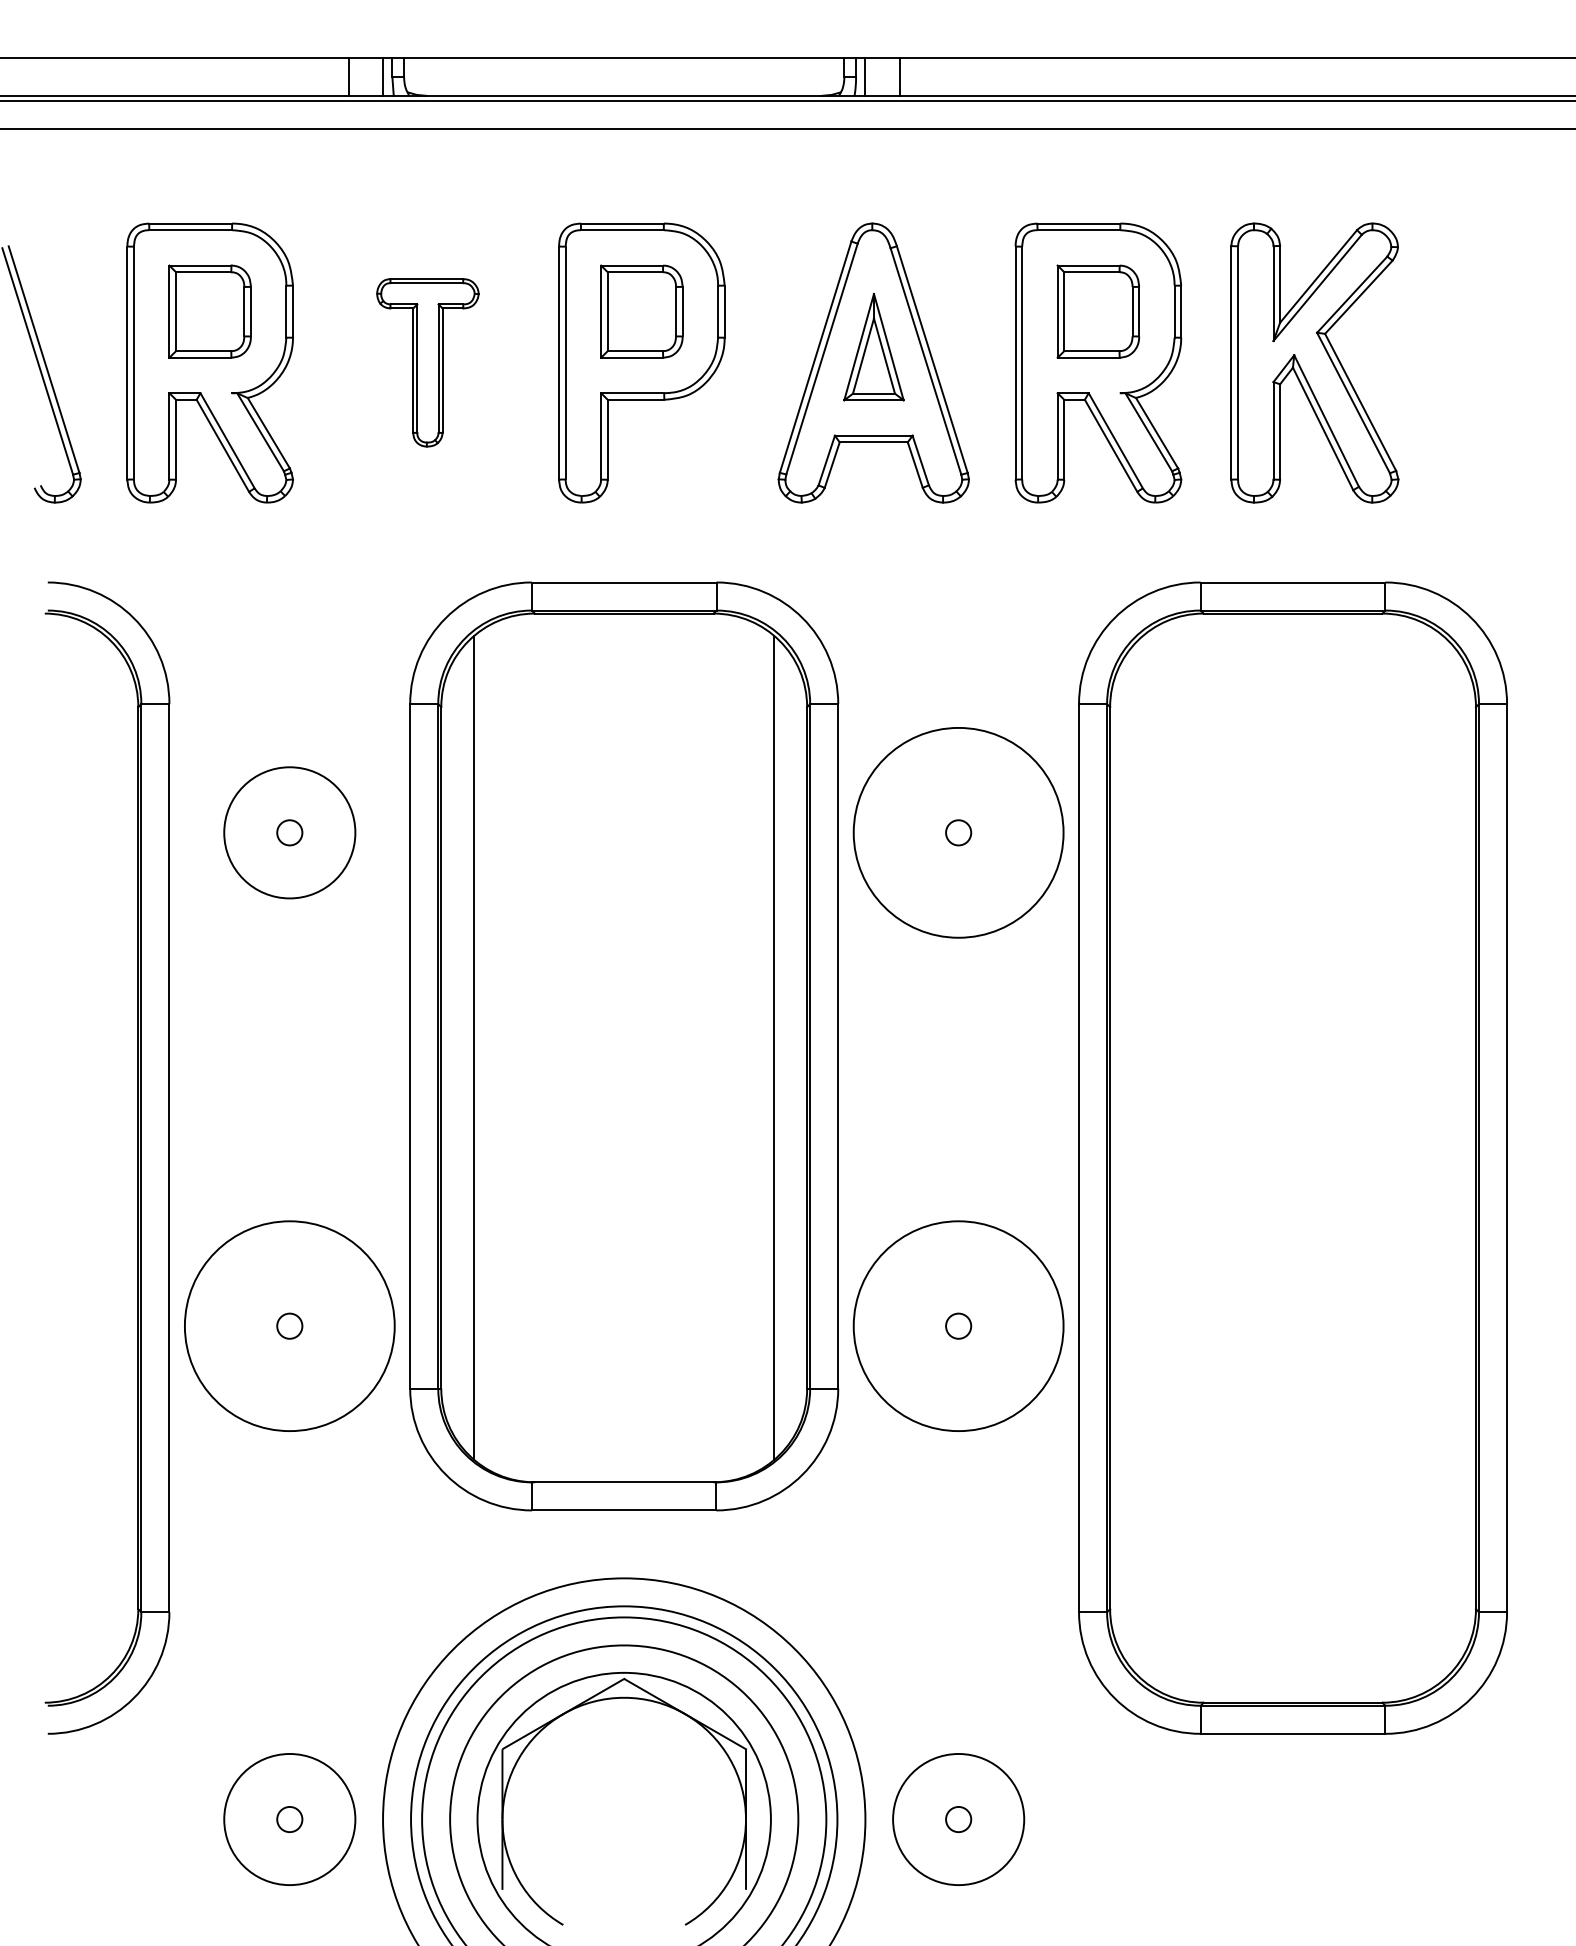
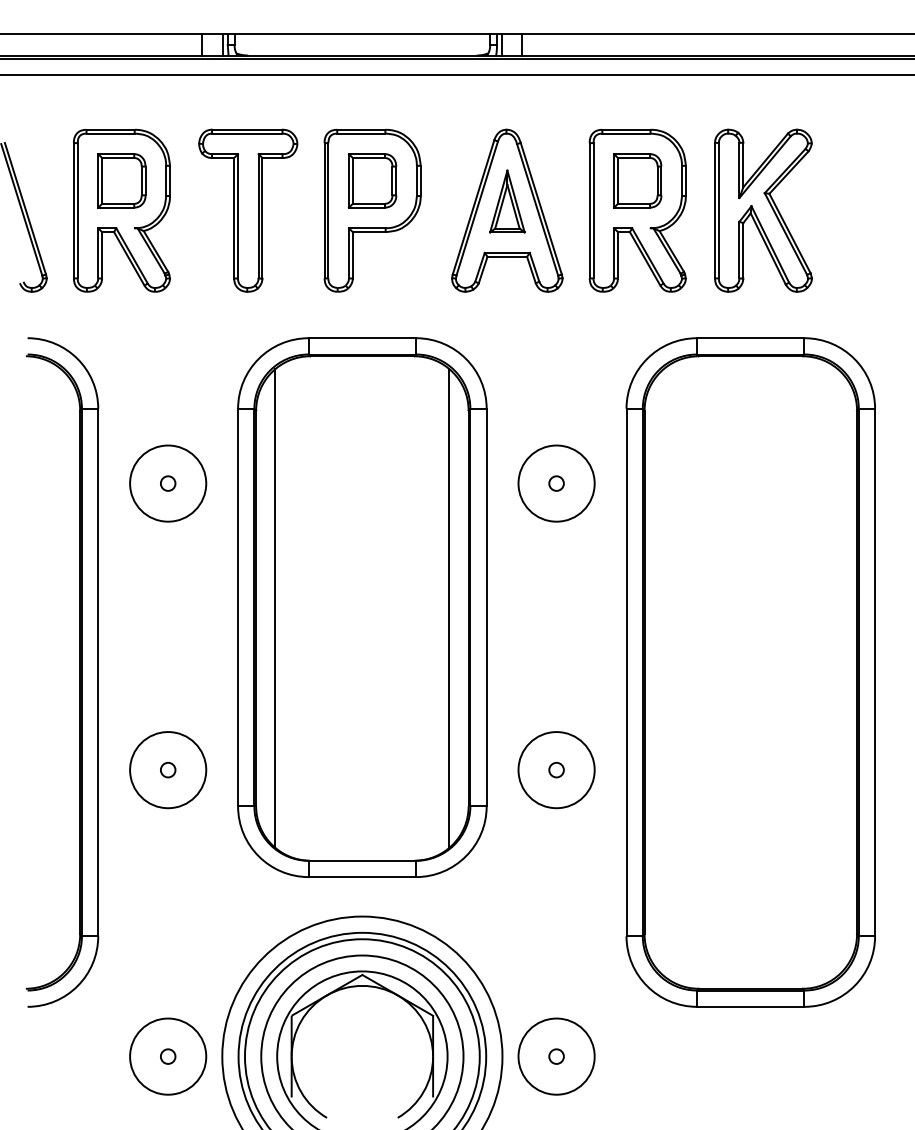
part: (428, 362) -> (248, 210), size x1.67
circle: (958, 832) -> (556, 483), size x0.62
circle: (290, 1326) -> (168, 770), size x0.62
circle: (958, 1326) -> (556, 770), size x0.62

